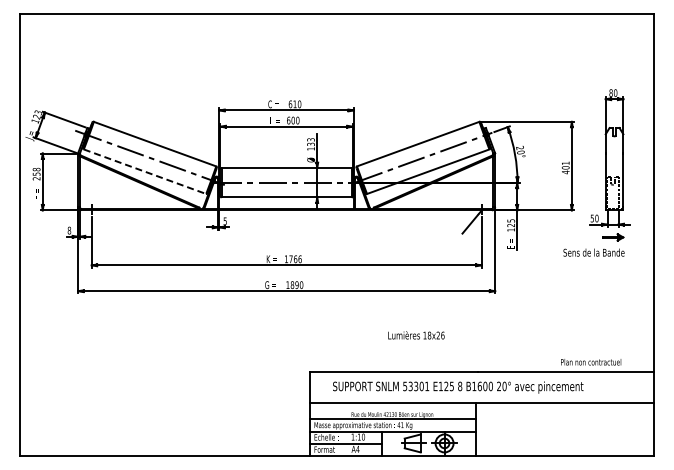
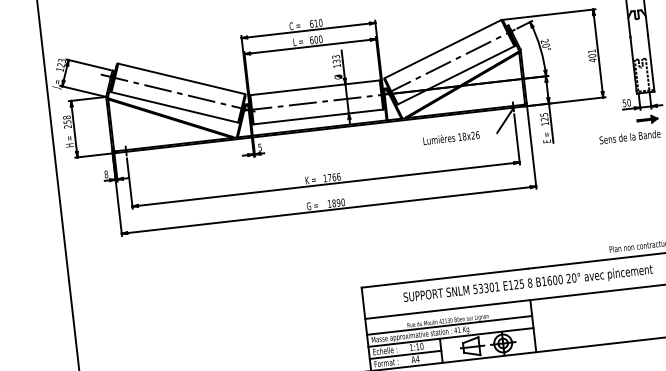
line: (145, 171) -> (175, 107), dashed -> solid
text: (416, 335) -> (451, 138), moved
text: (458, 387) -> (528, 284), moved

